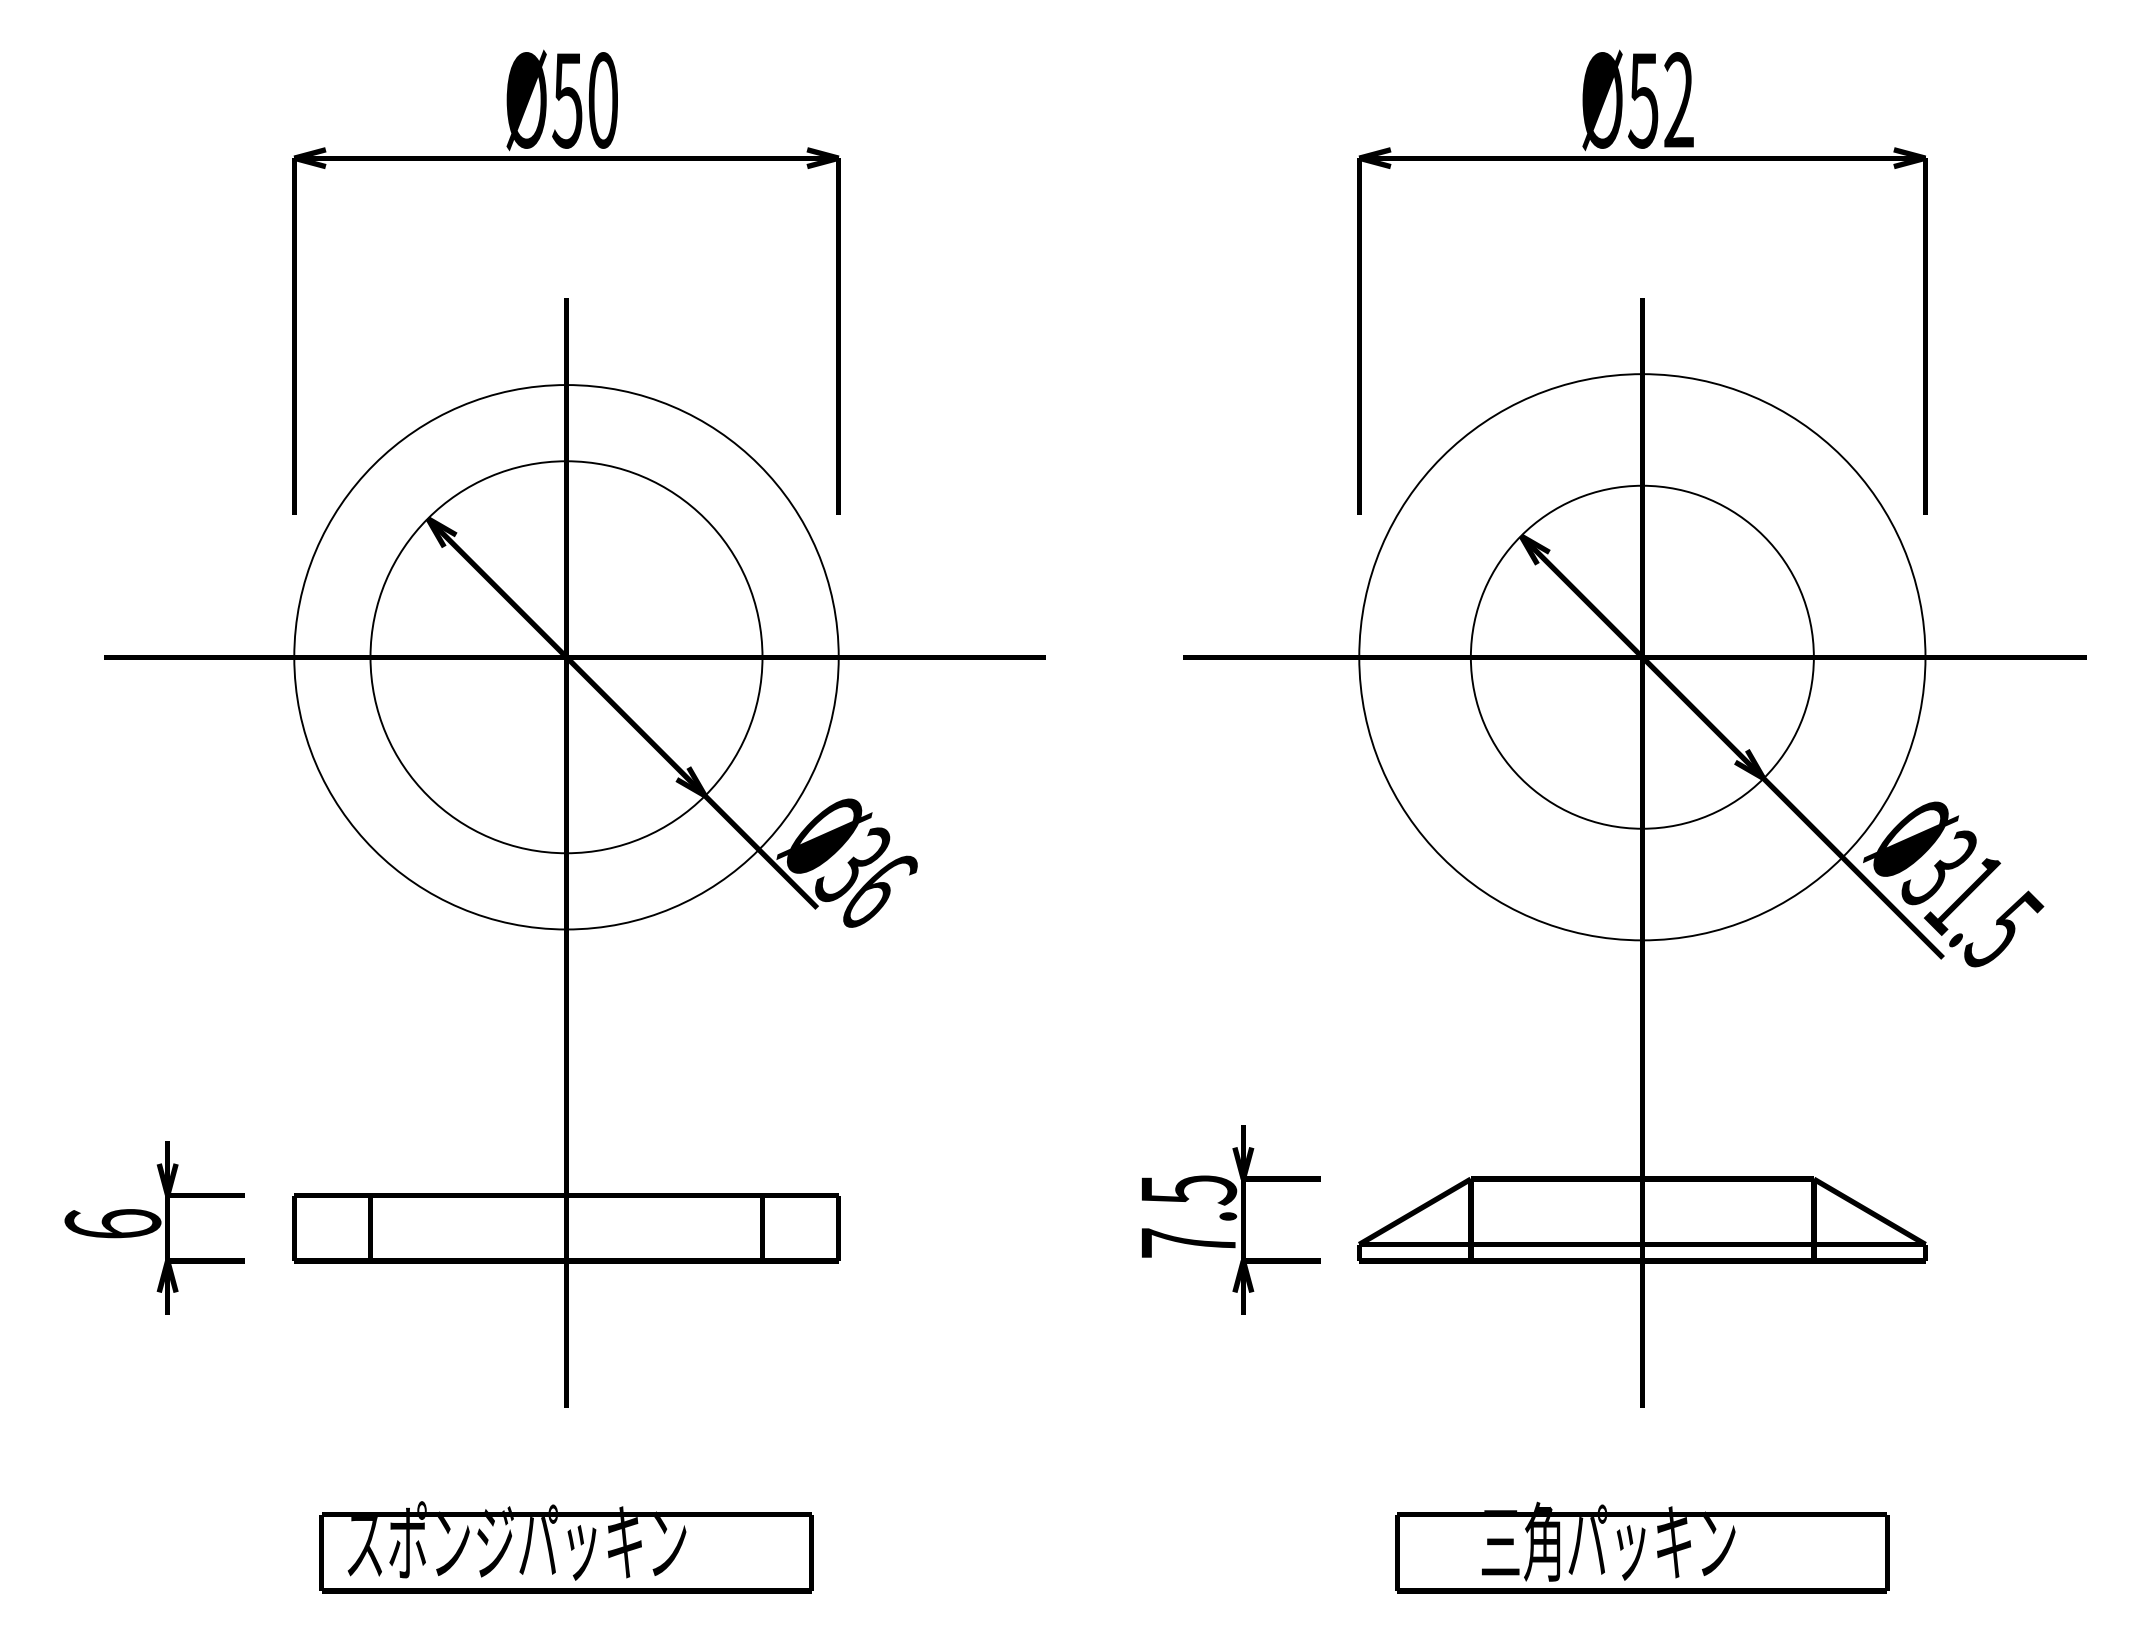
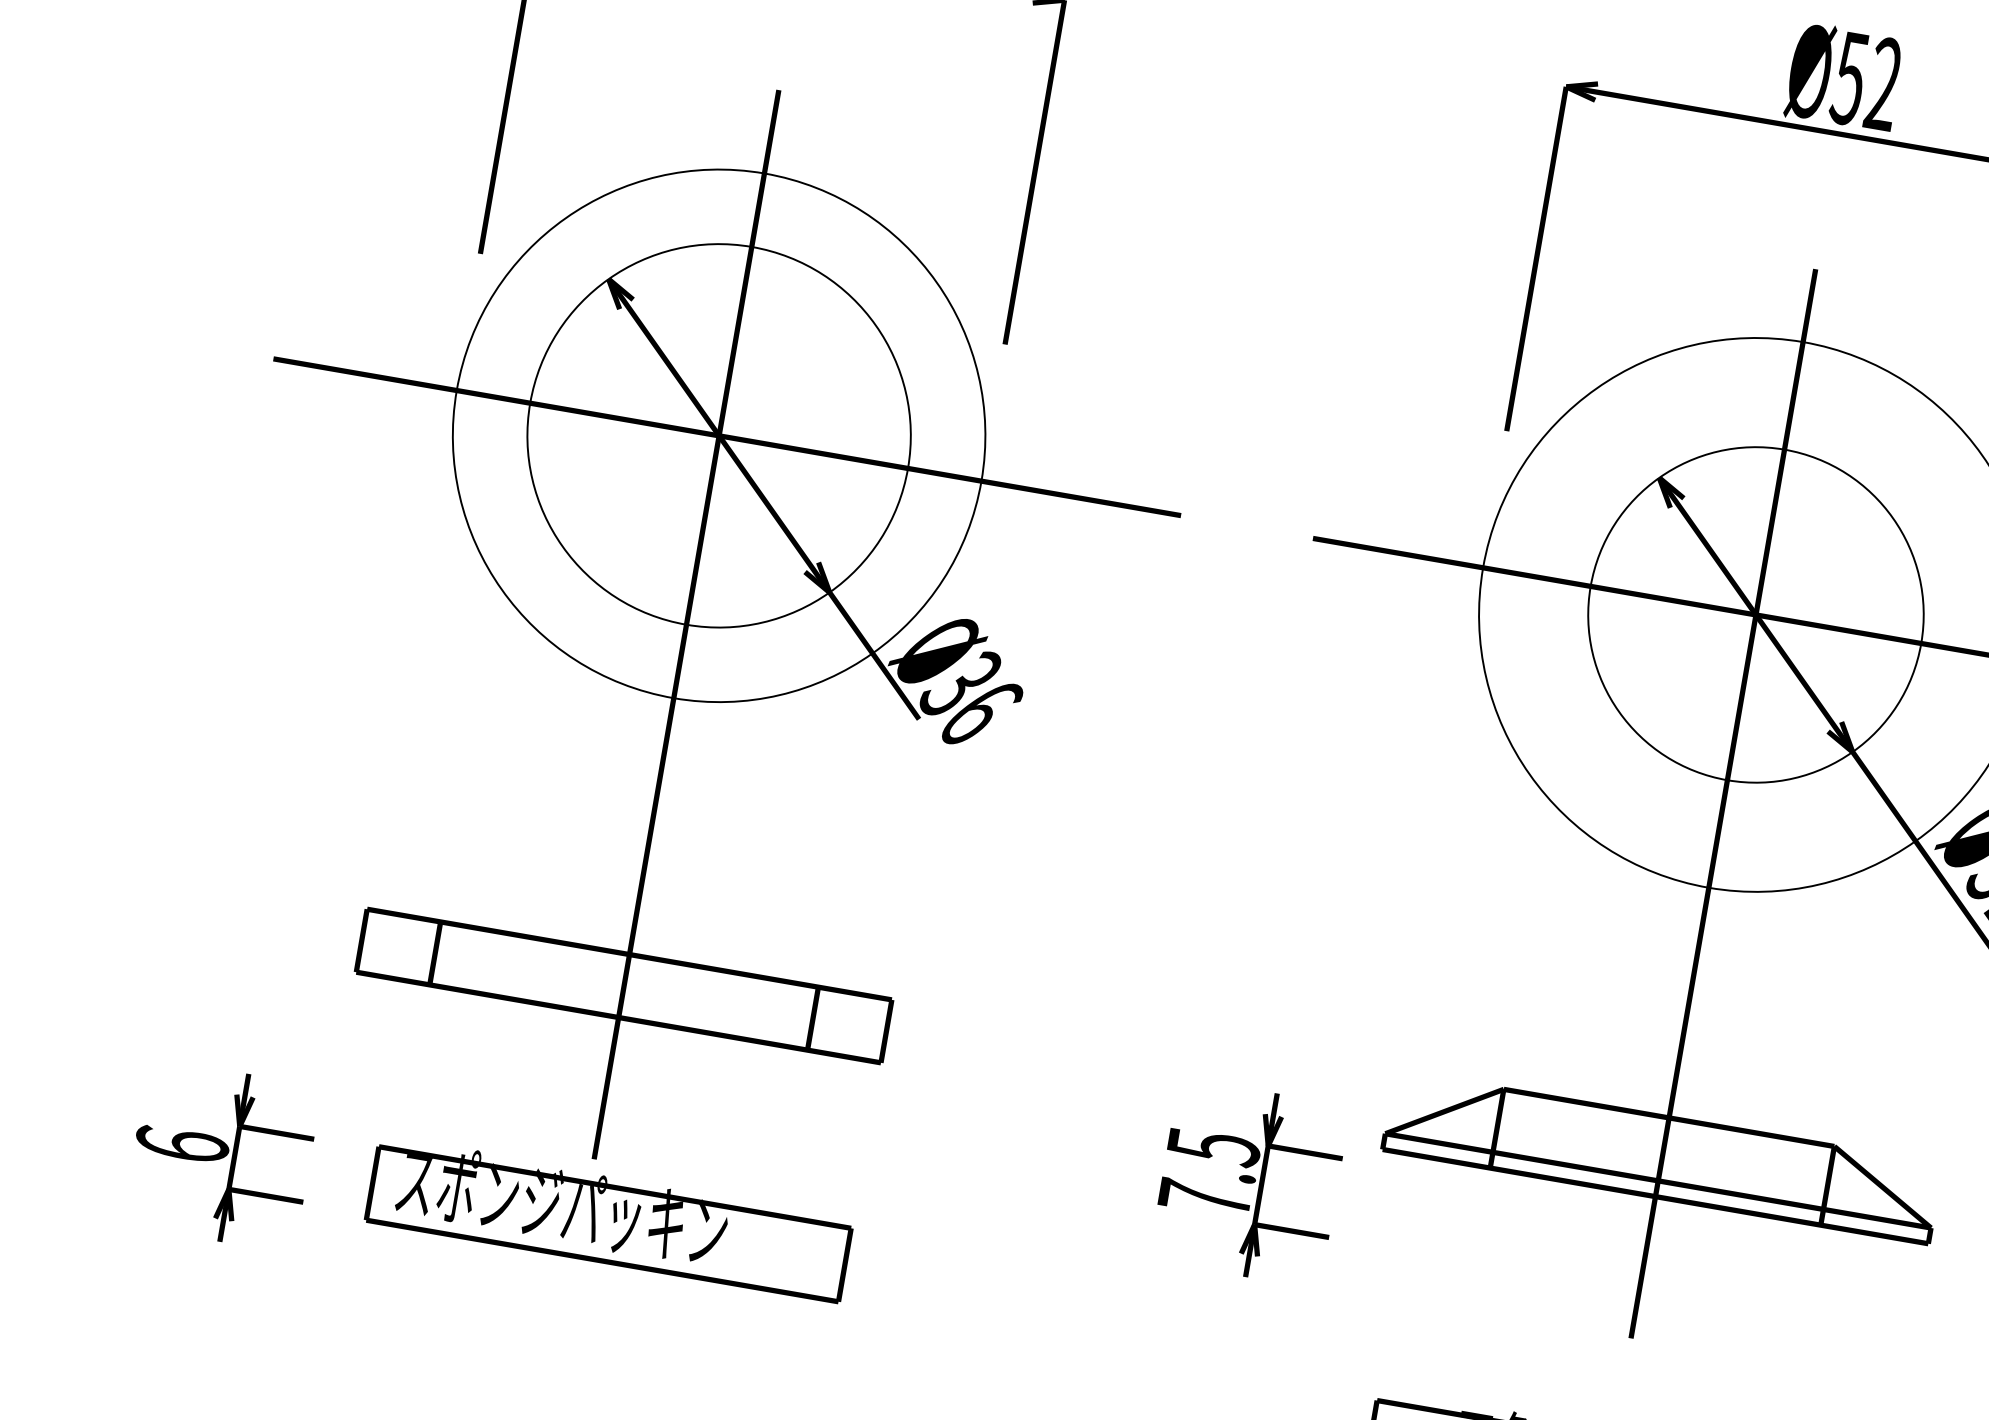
text: (1231, 1219) -> (1250, 1182), moved
text: (154, 1227) -> (221, 1155), moved
text: (566, 1547) -> (609, 1219), moved

